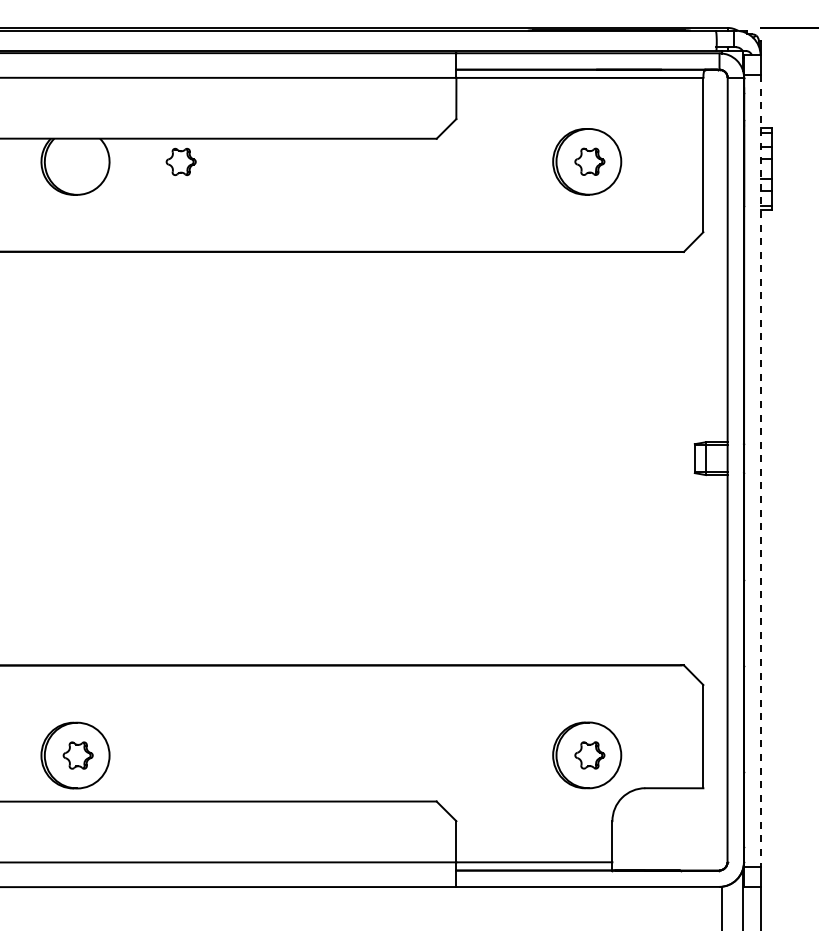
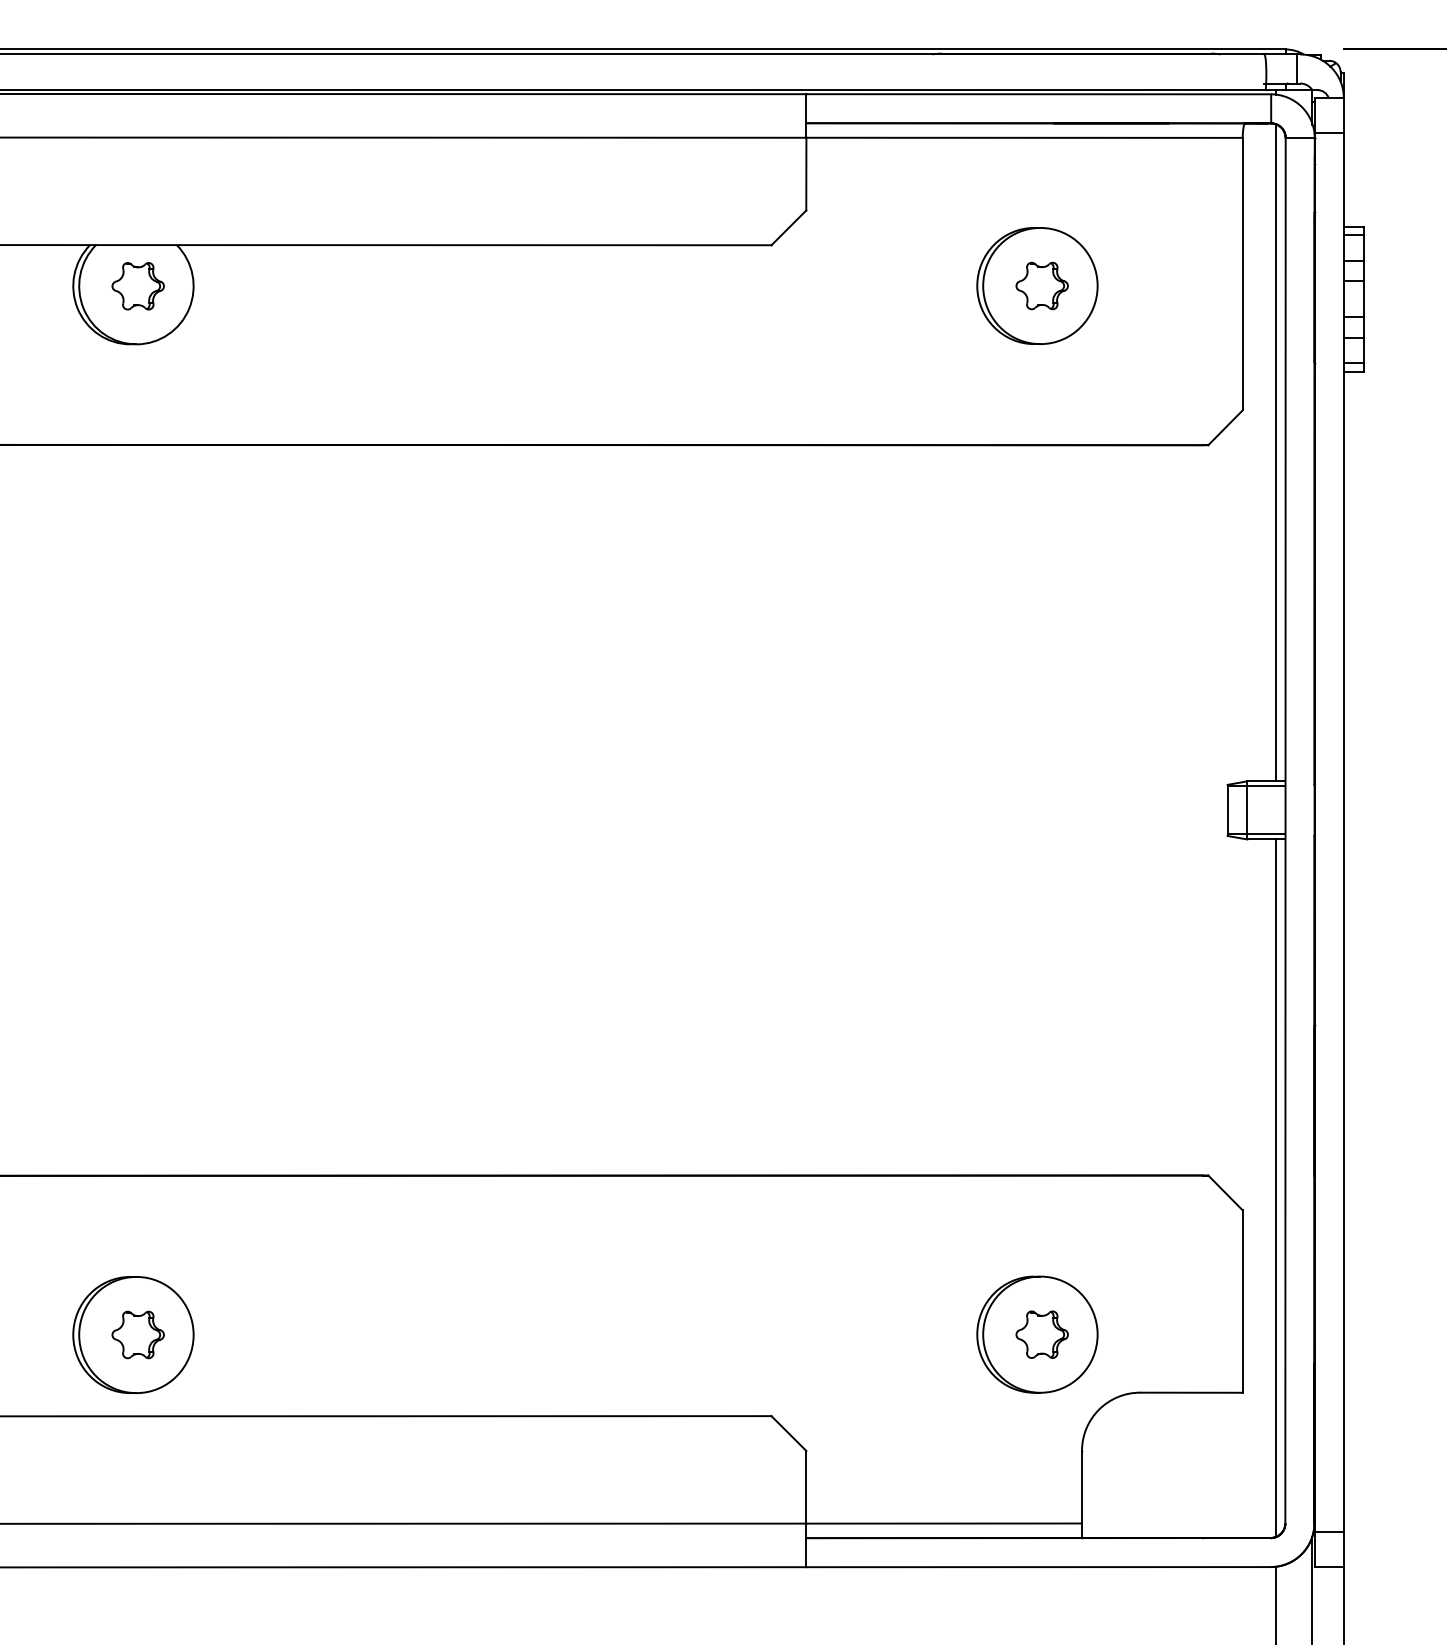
part: (180, 161) -> (136, 285), moved
line: (722, 256) -> (1276, 453), added
line: (760, 471) -> (1343, 833), dashed -> solid
line: (722, 672) -> (1276, 1188), added

